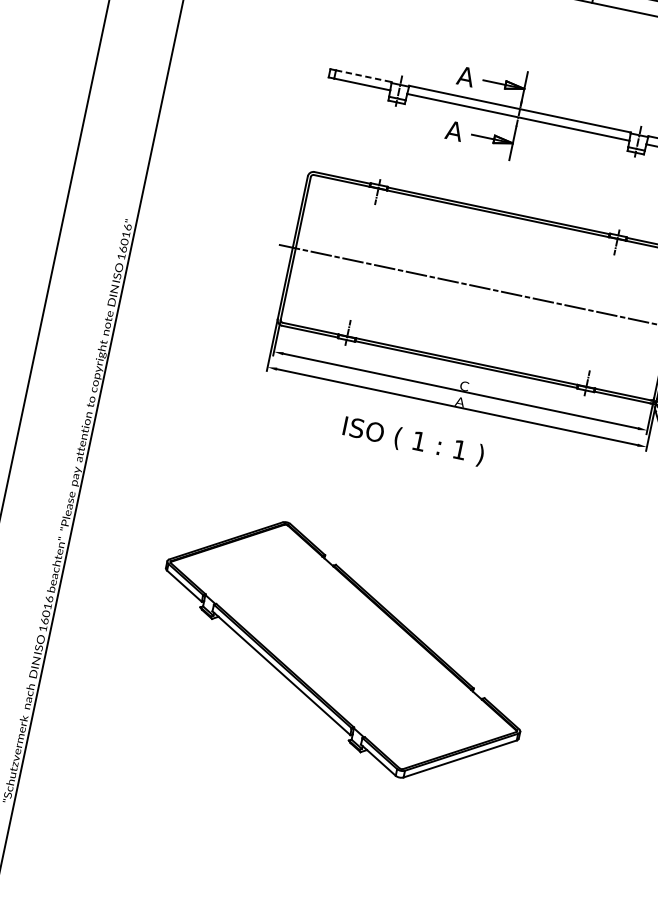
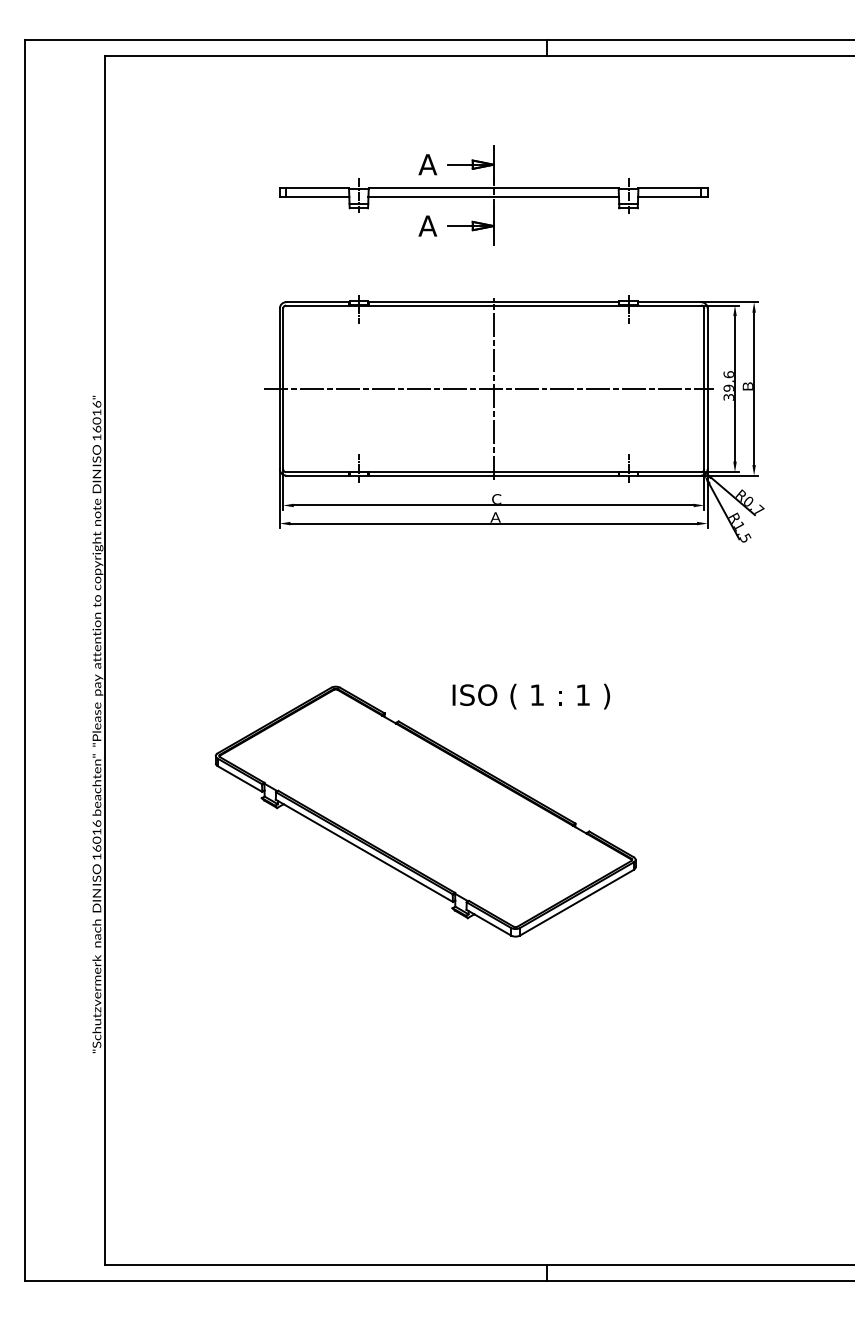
line: (364, 76) -> (318, 187), dashed -> solid
line: (482, 287) -> (493, 388), added
text: (412, 441) -> (530, 696), moved

